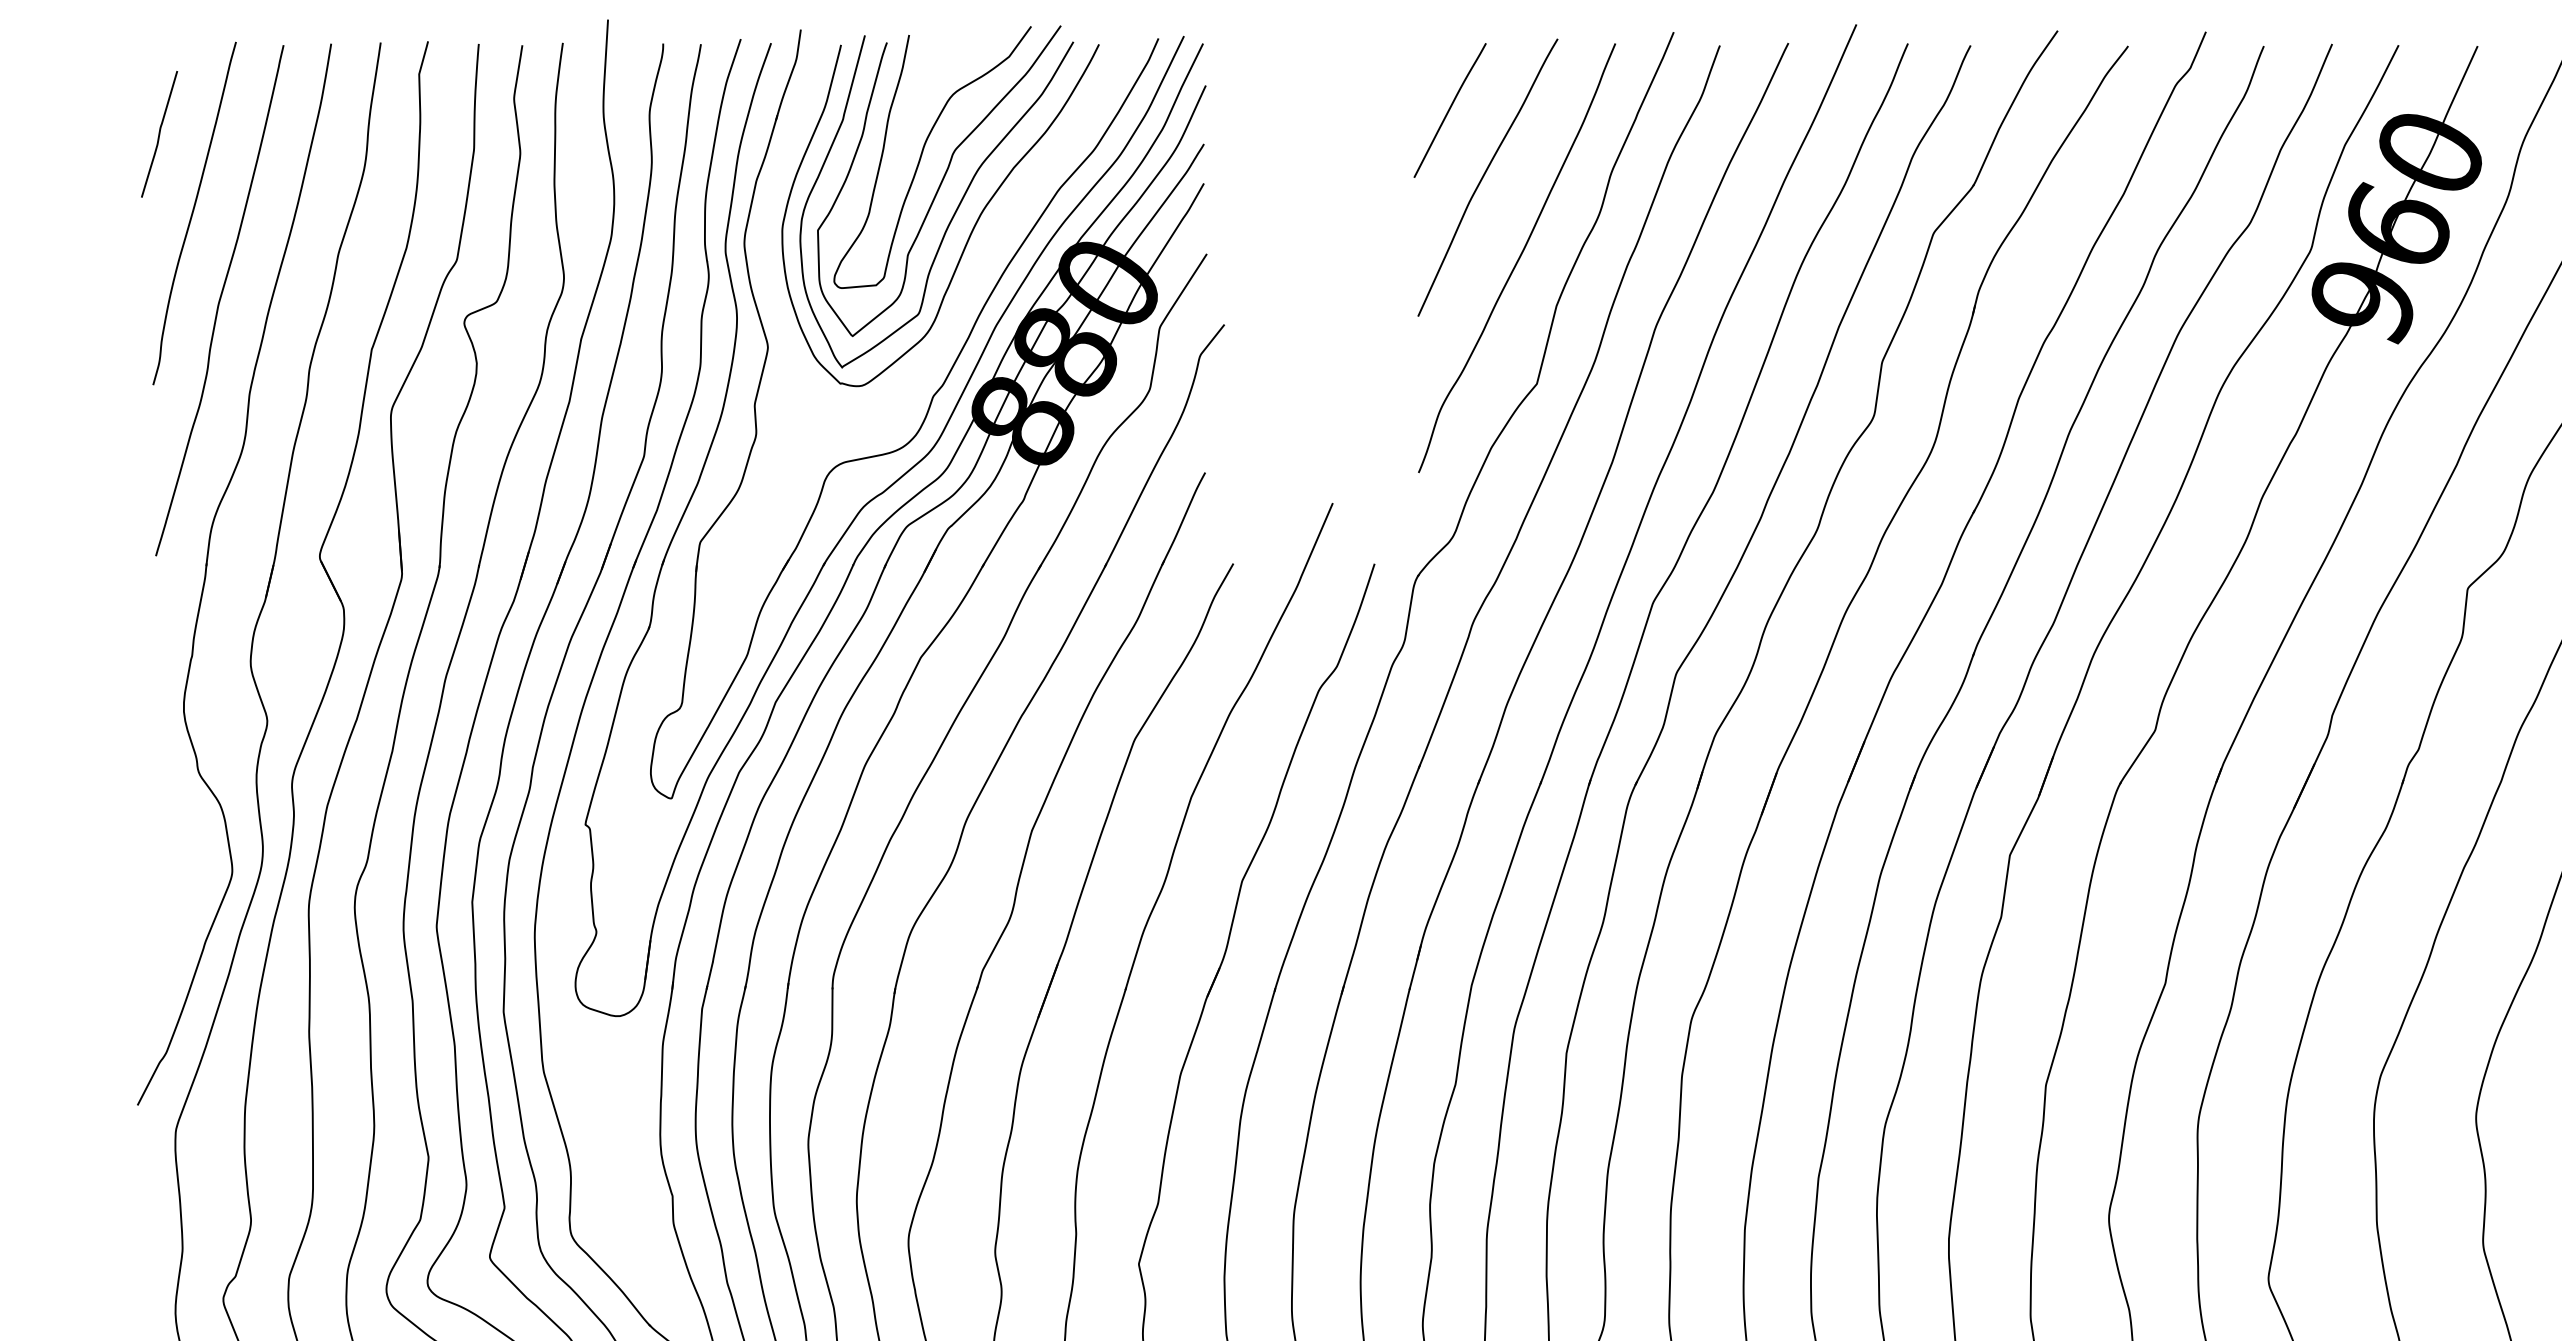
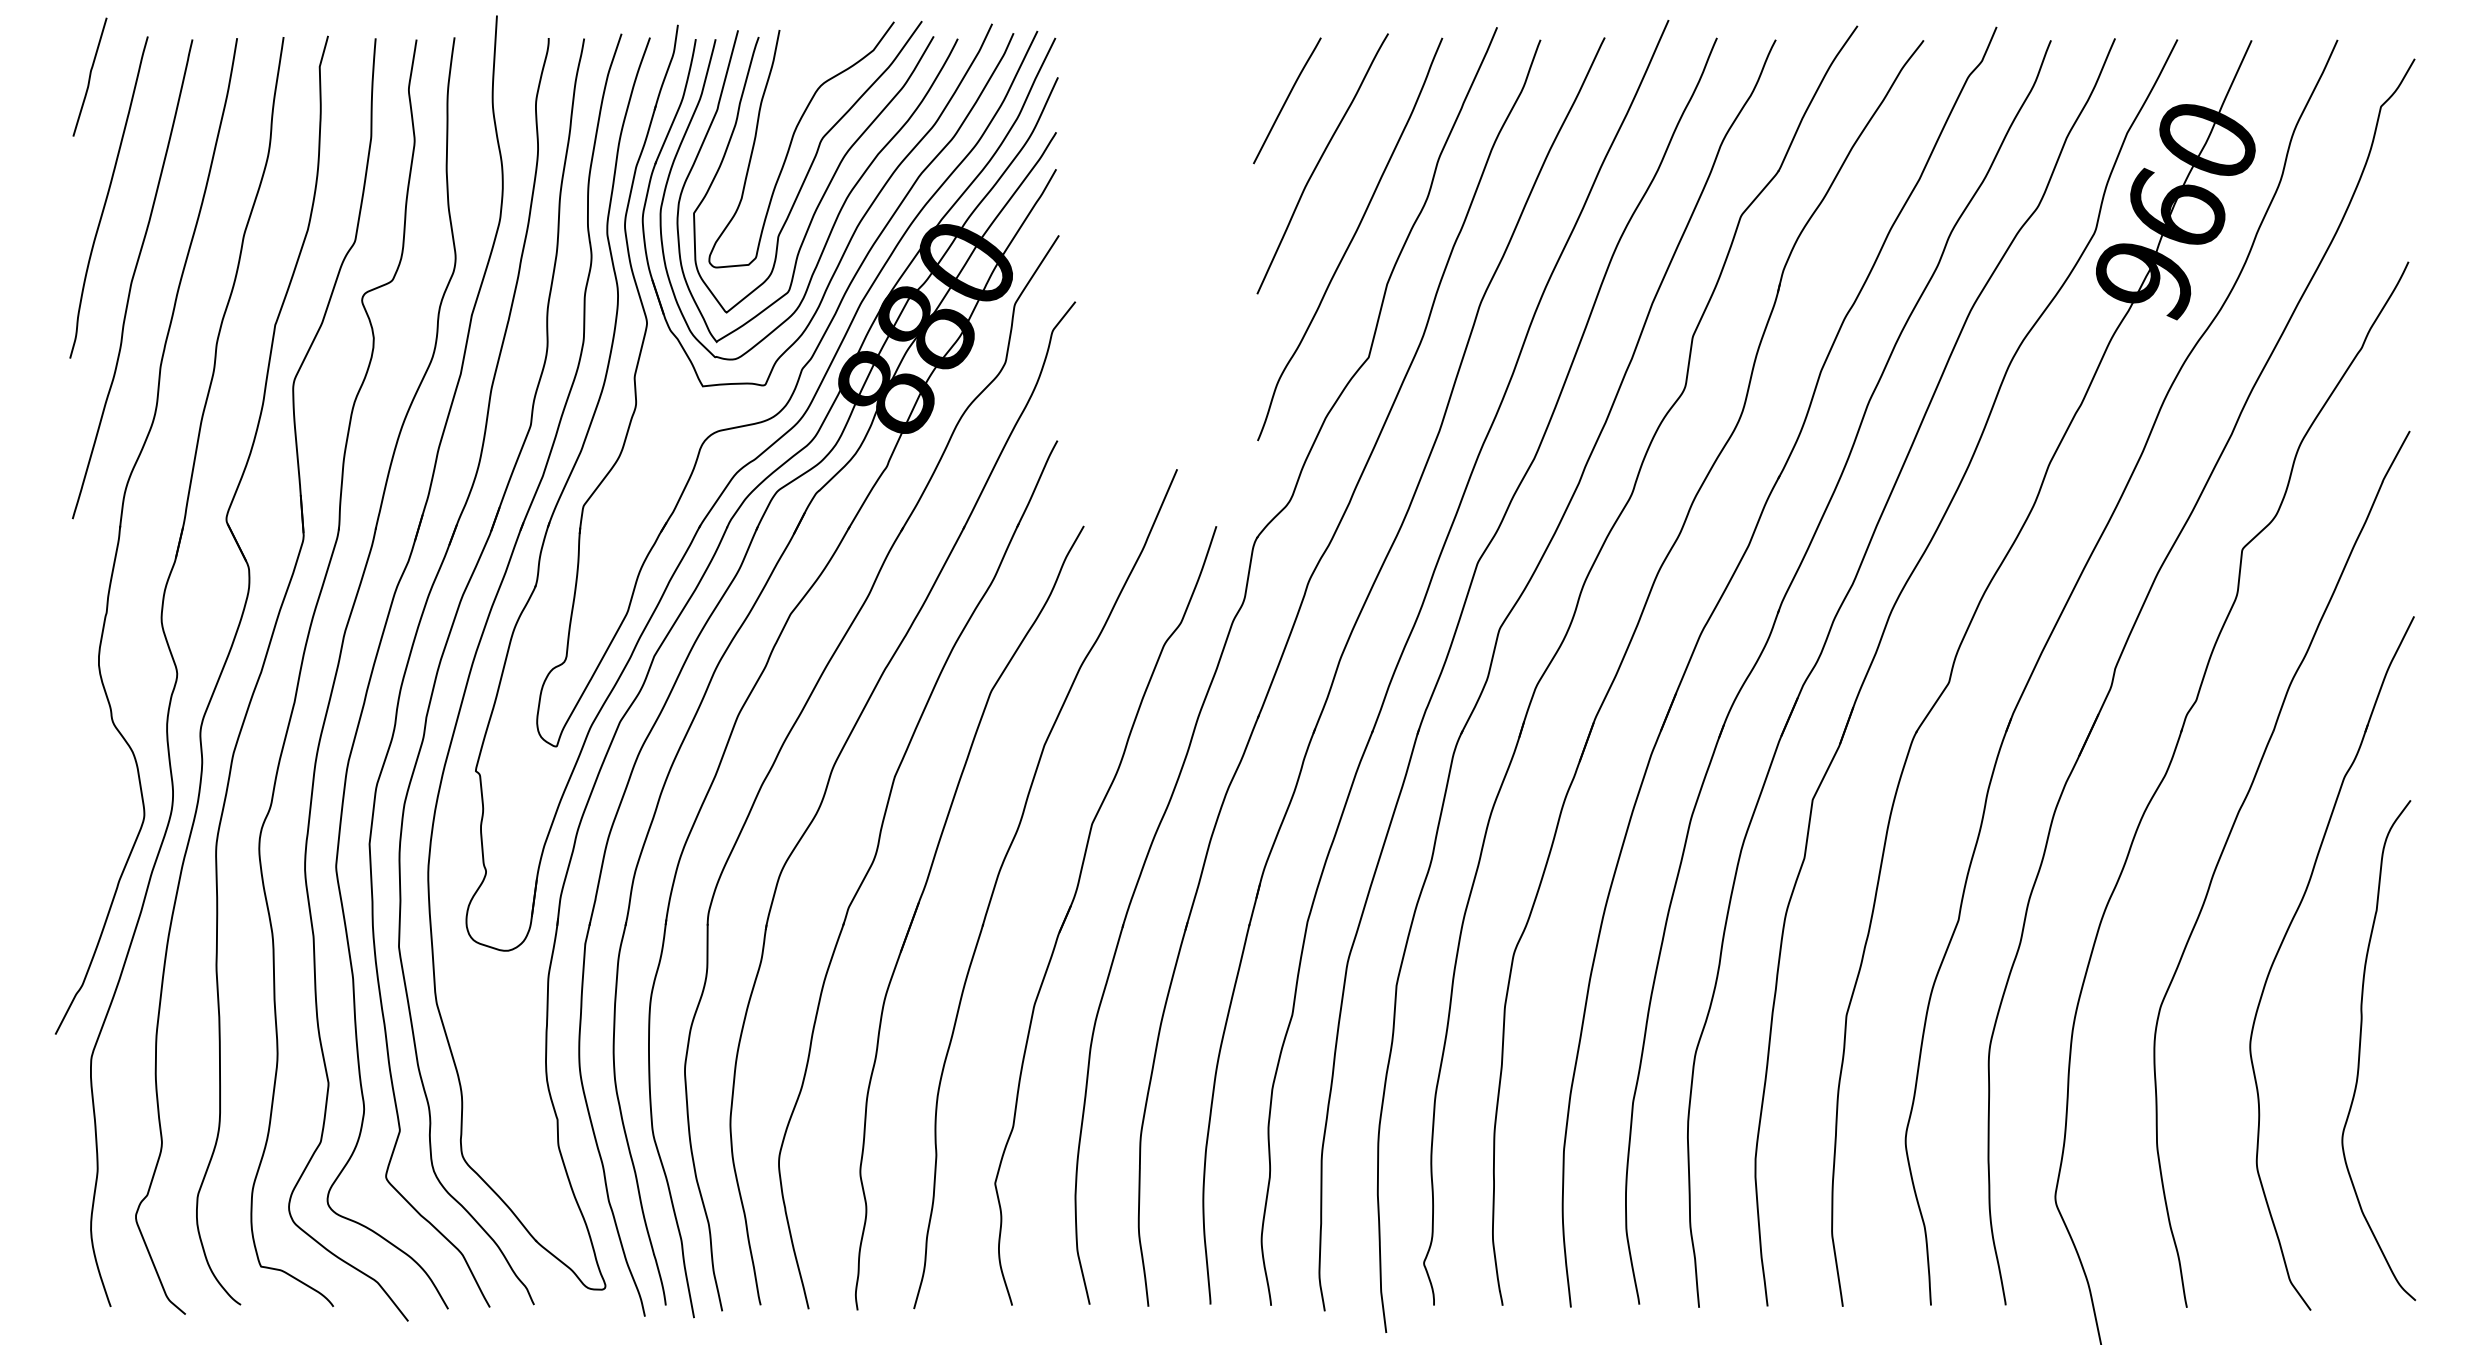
curve: (158, 133) -> (89, 76), moved
part: (991, 244) -> (856, 226), added

